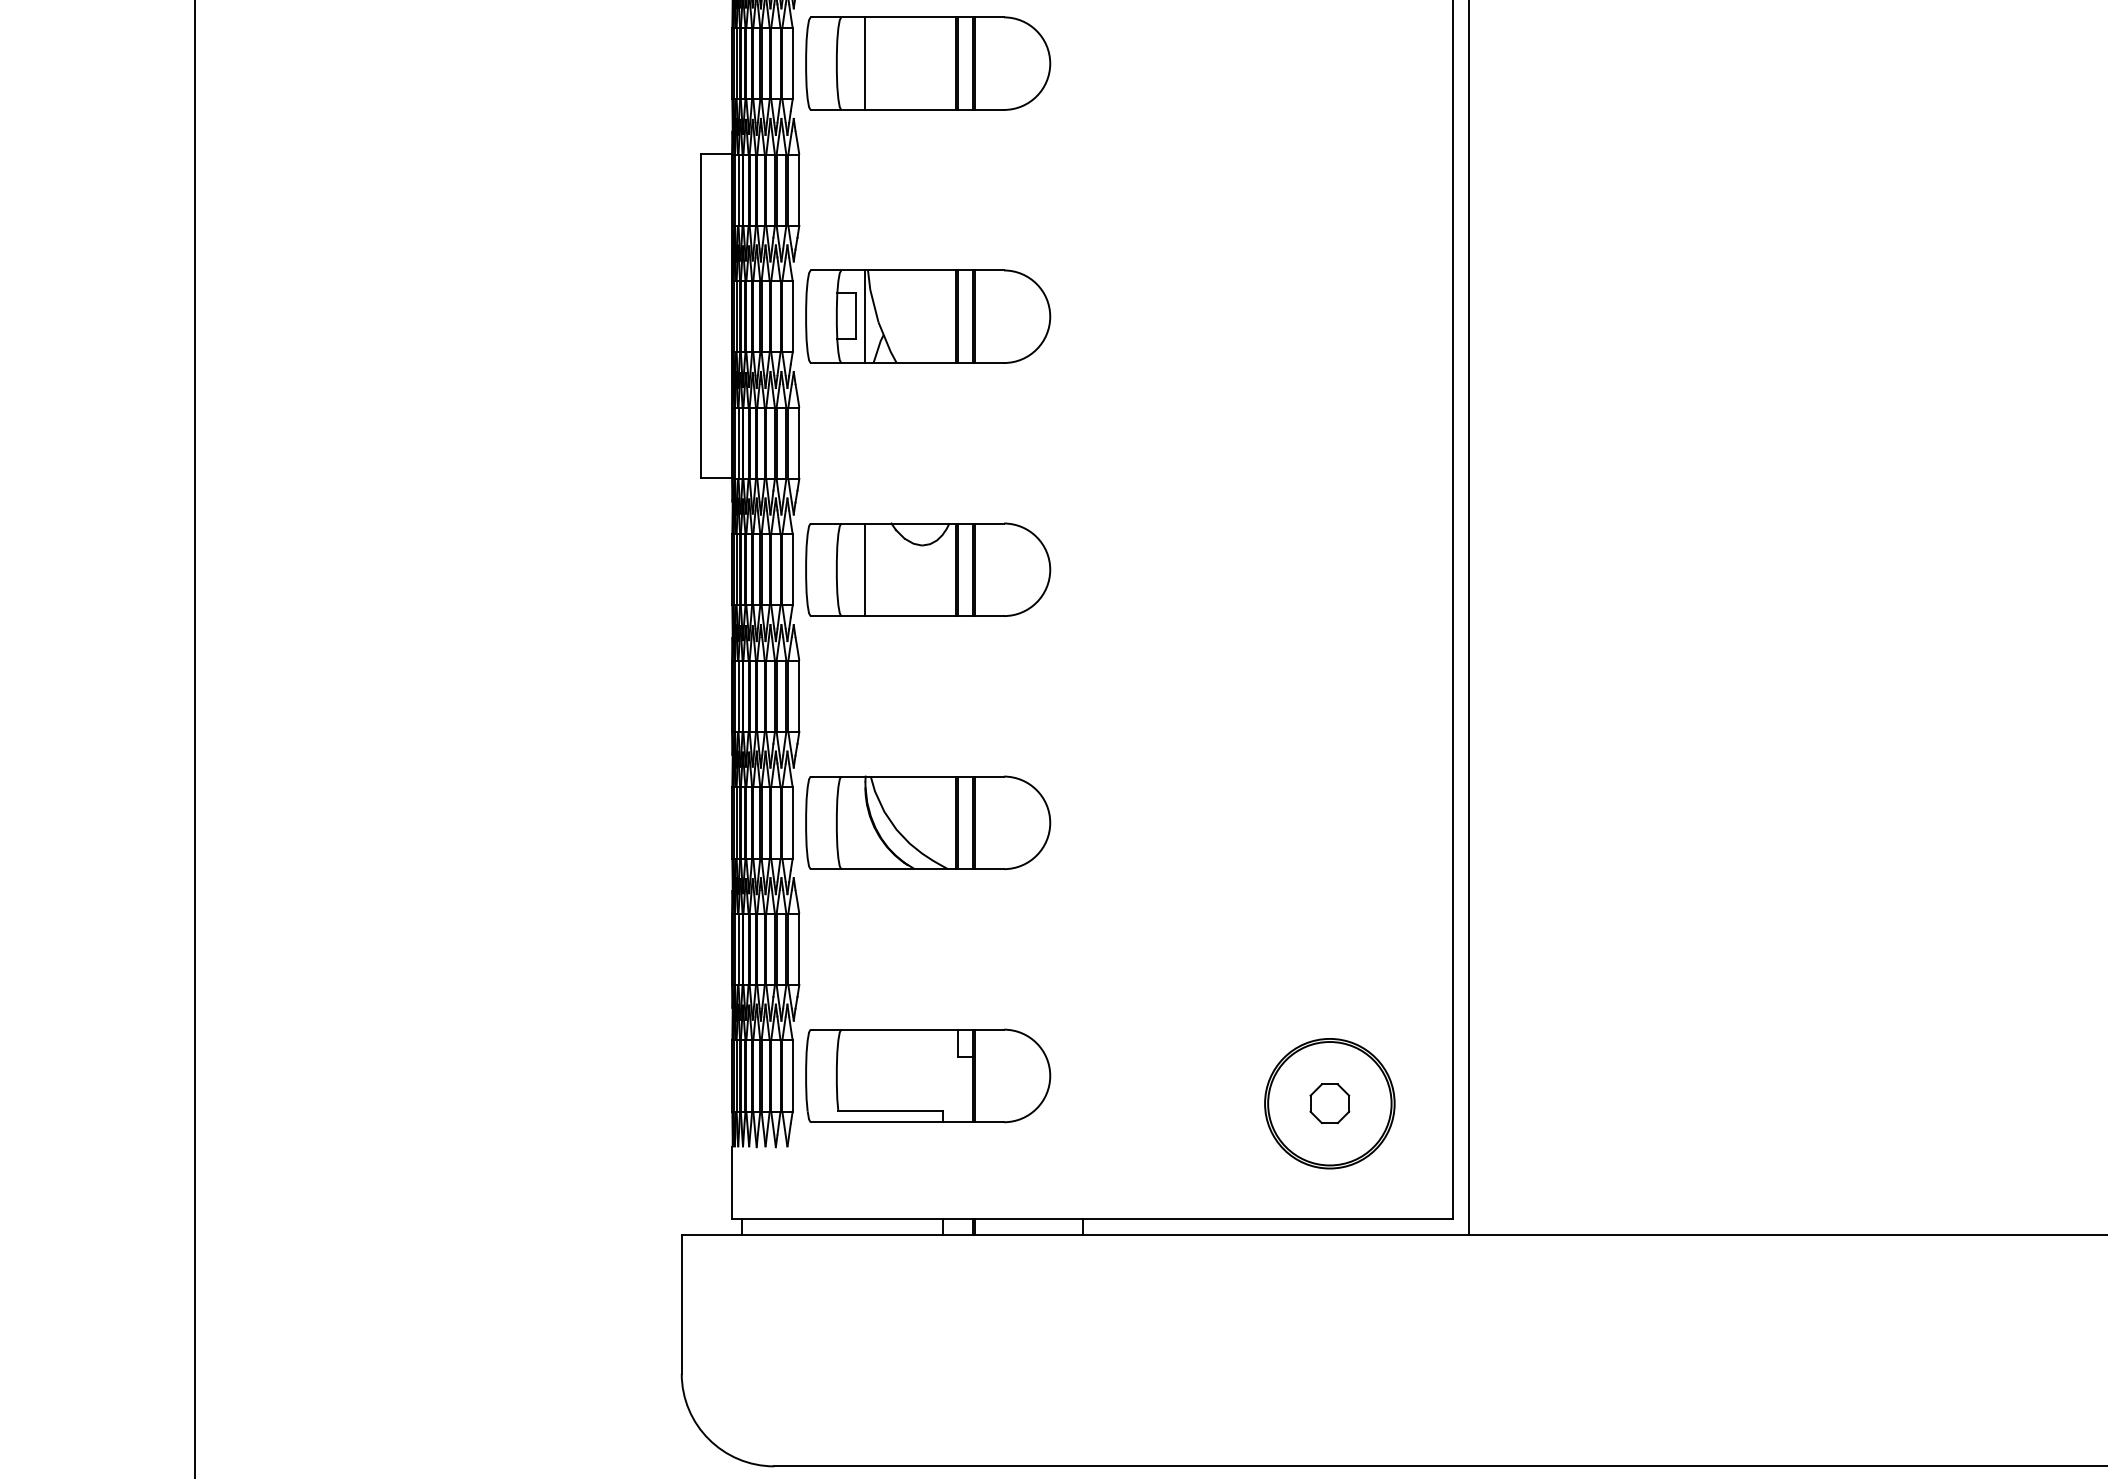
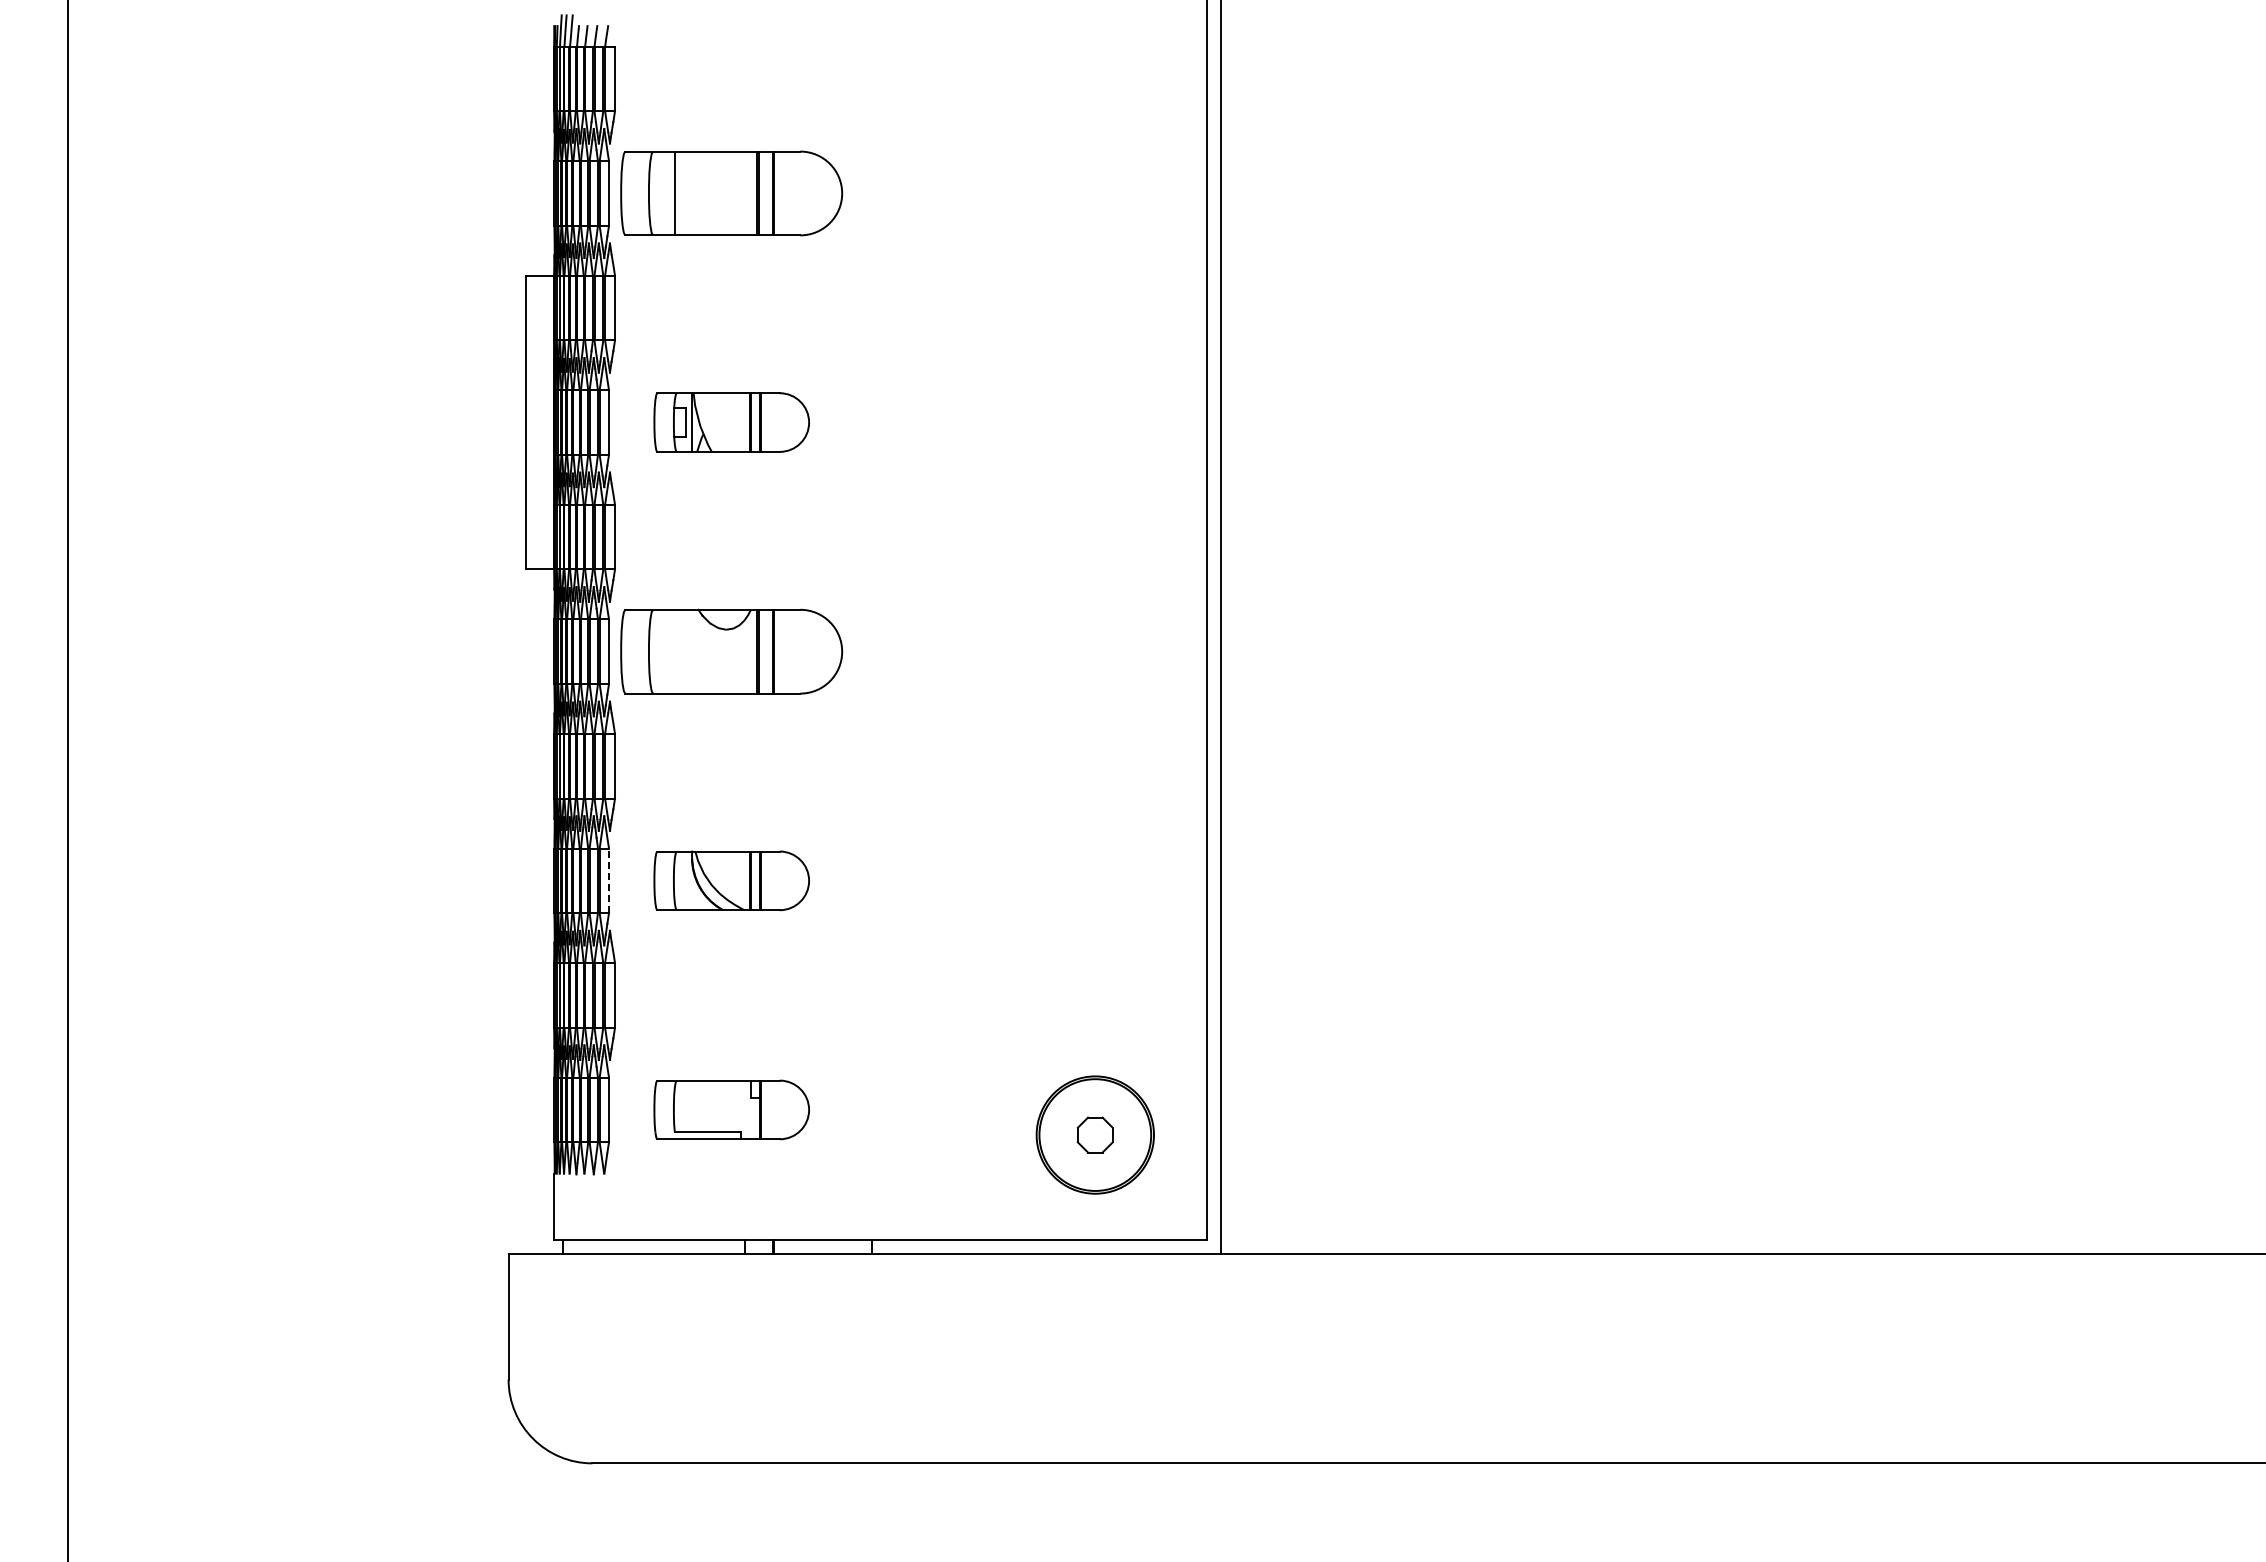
part: (927, 316) -> (731, 422), size x0.7
line: (865, 569) -> (674, 651), removed
line: (793, 822) -> (609, 880), solid -> dashed
part: (927, 822) -> (731, 880), size x0.7
part: (927, 1075) -> (731, 1109), size x0.7

